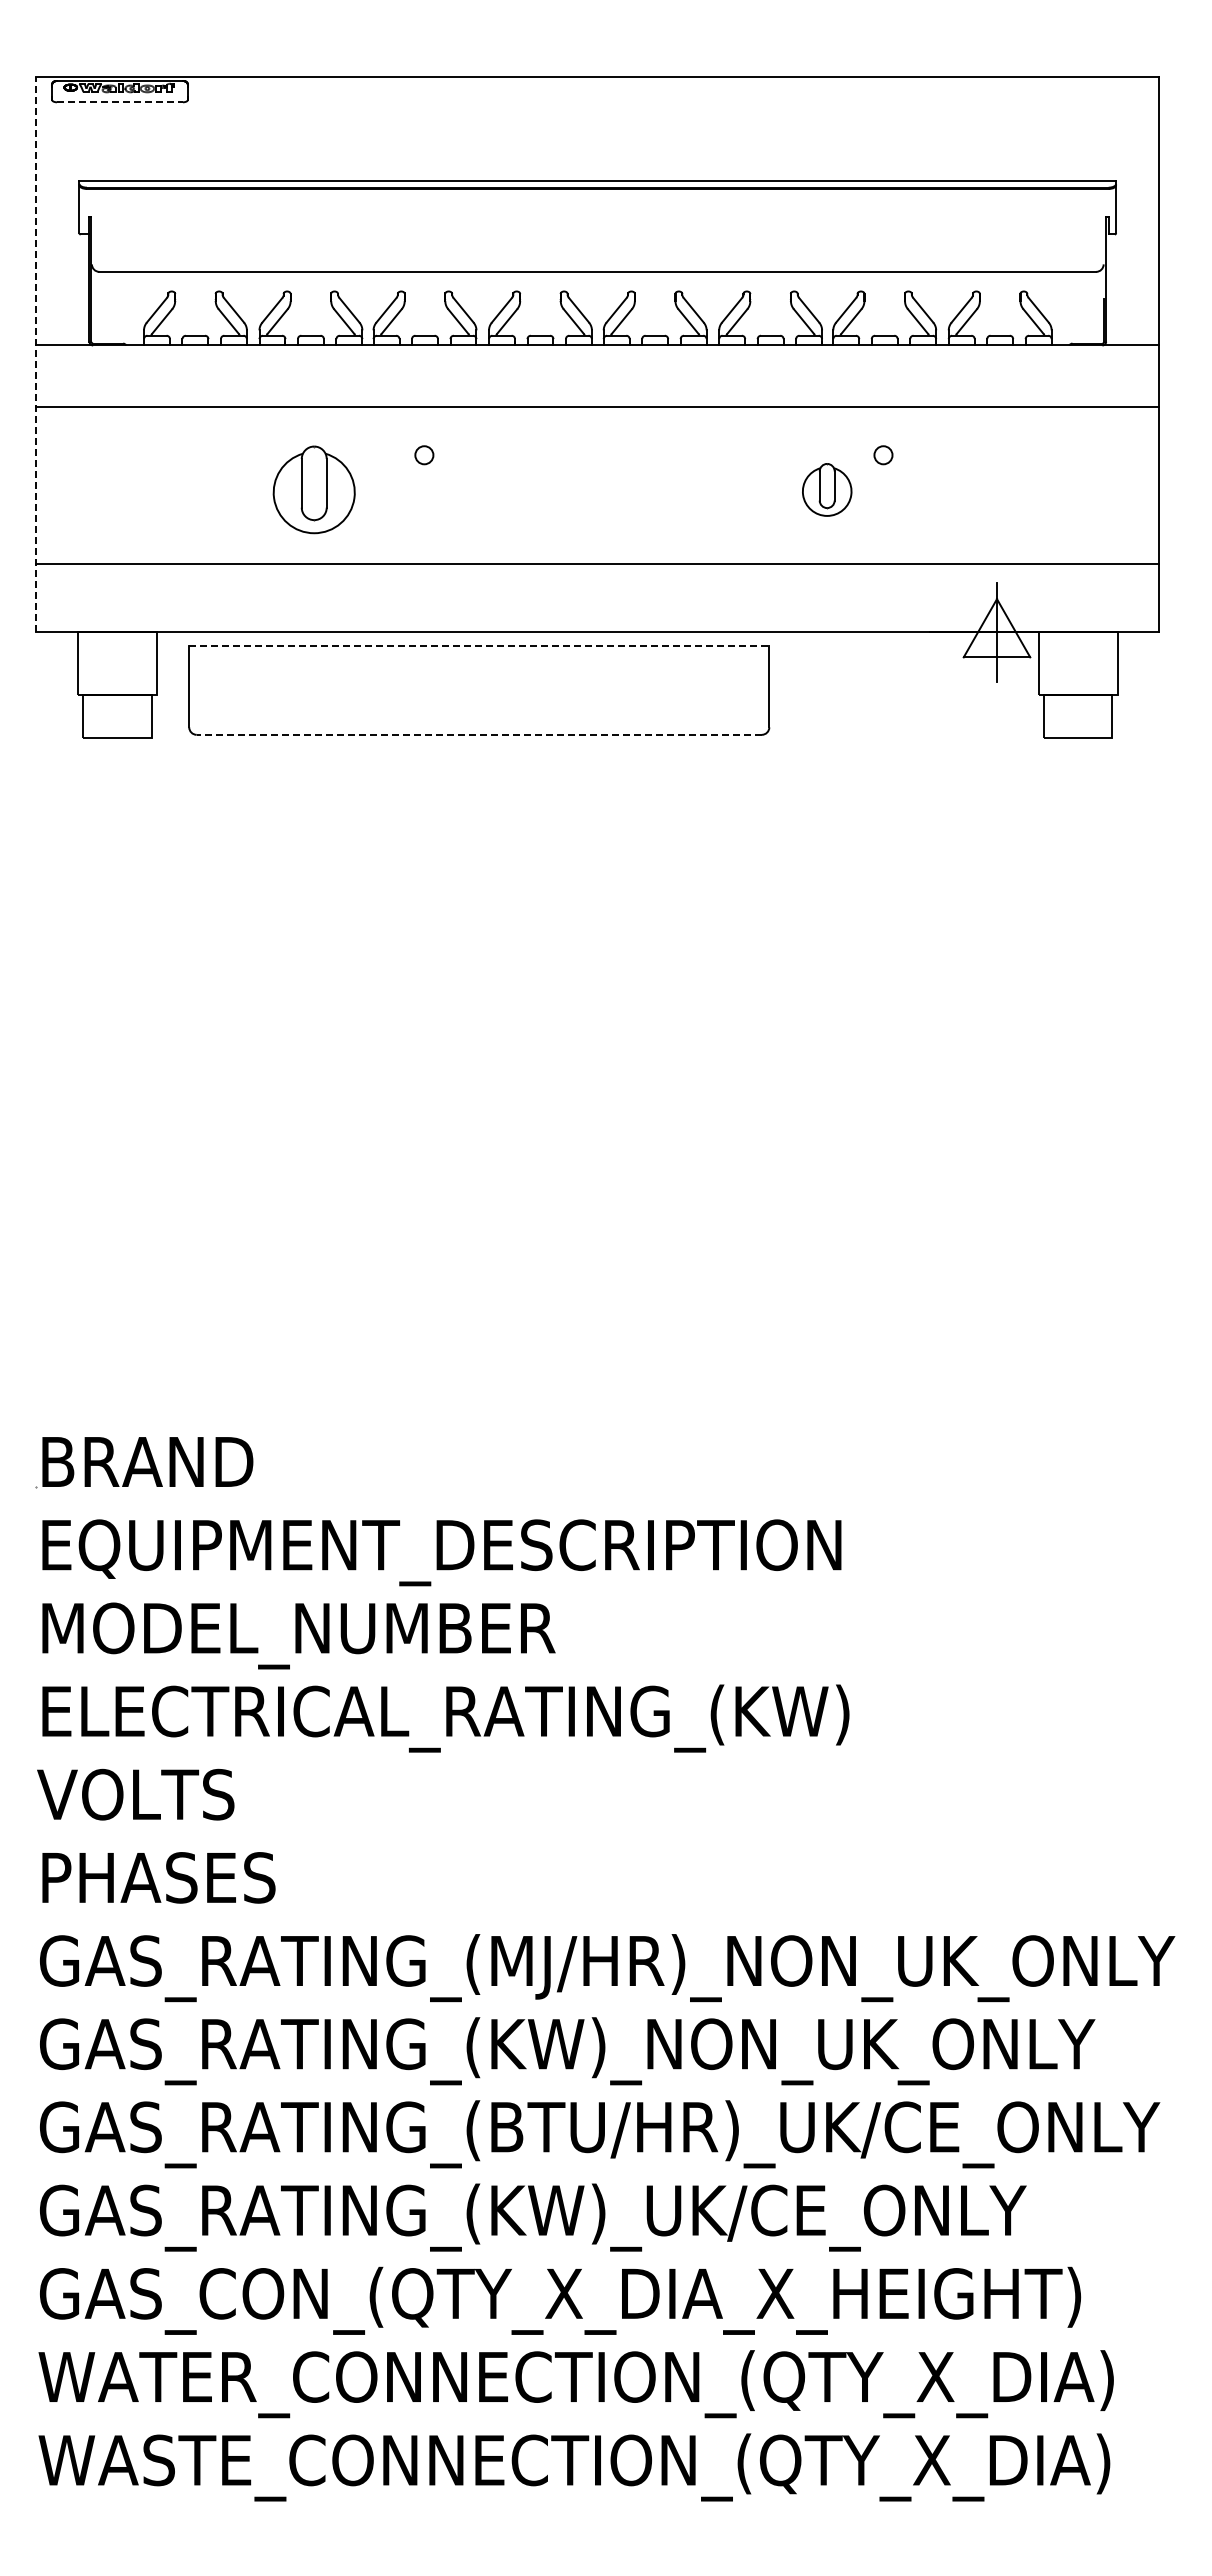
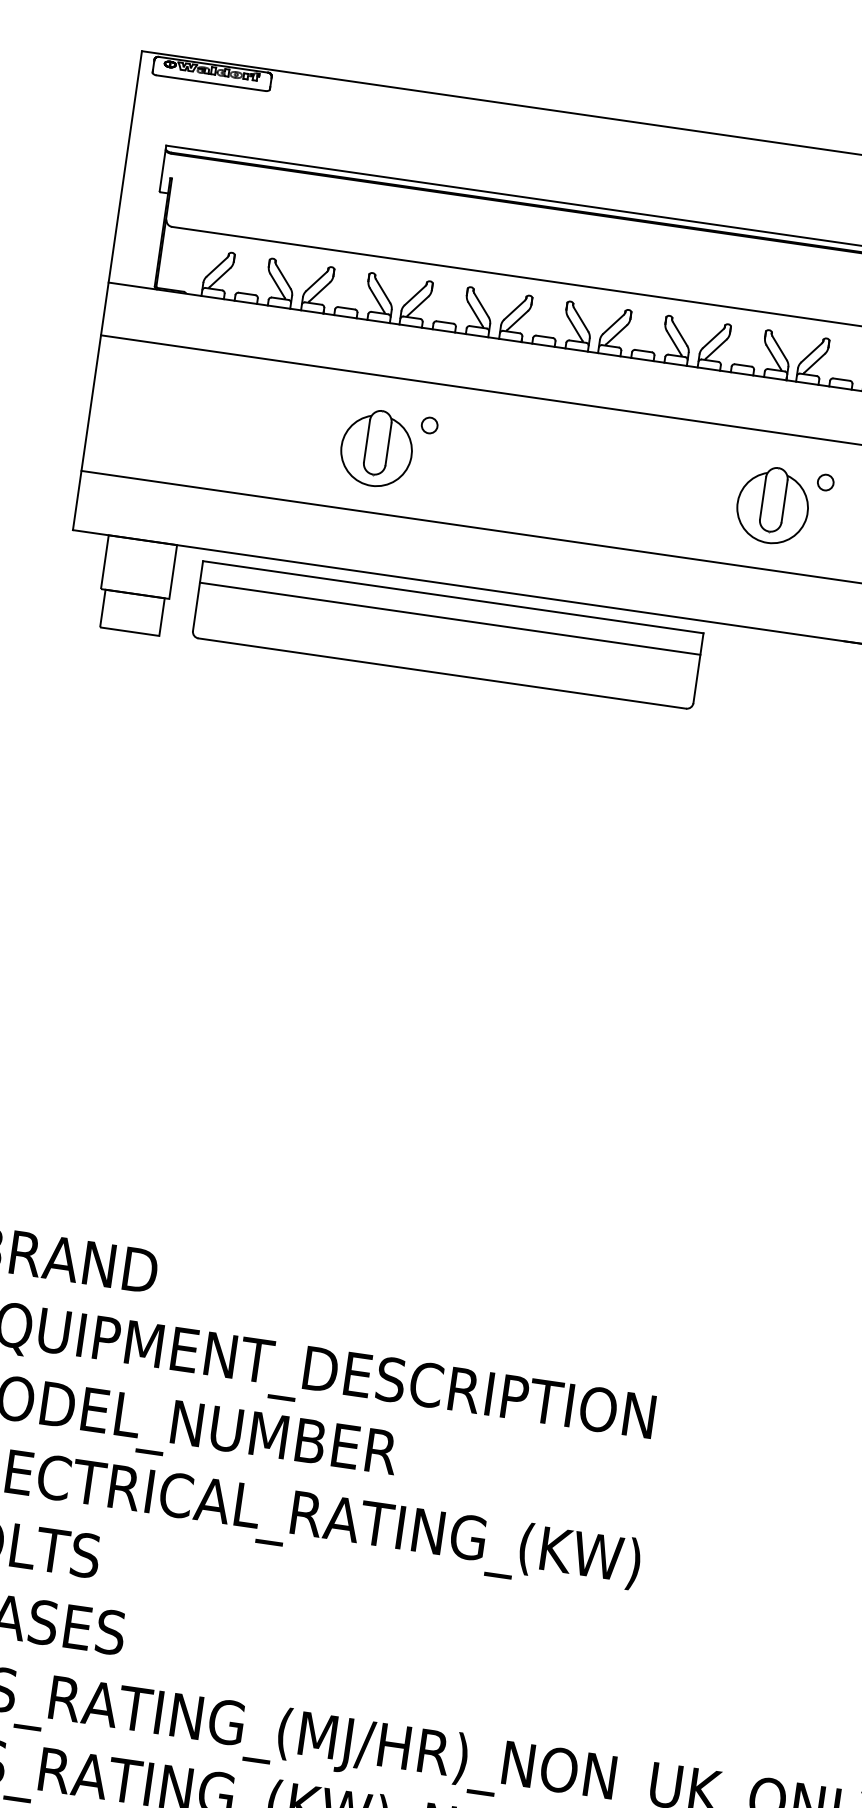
line: (120, 102) -> (211, 83), dashed -> solid
line: (36, 354) -> (107, 290), dashed -> solid
part: (313, 489) -> (376, 447), moved
part: (826, 489) -> (772, 505), size x1.67
line: (479, 646) -> (453, 597), dashed -> solid
line: (479, 671) -> (450, 618), added
line: (479, 734) -> (442, 673), dashed -> solid

